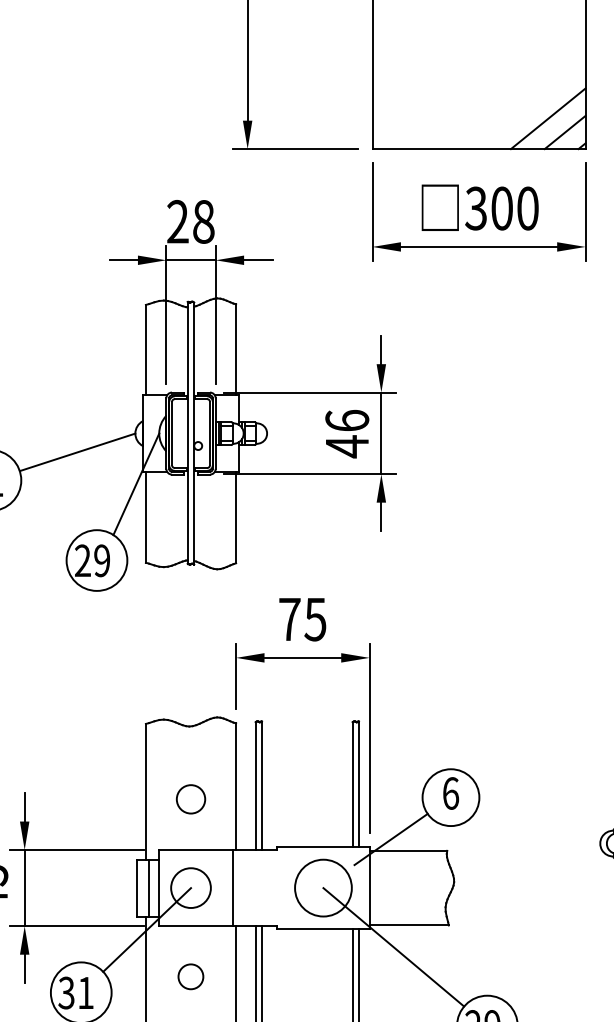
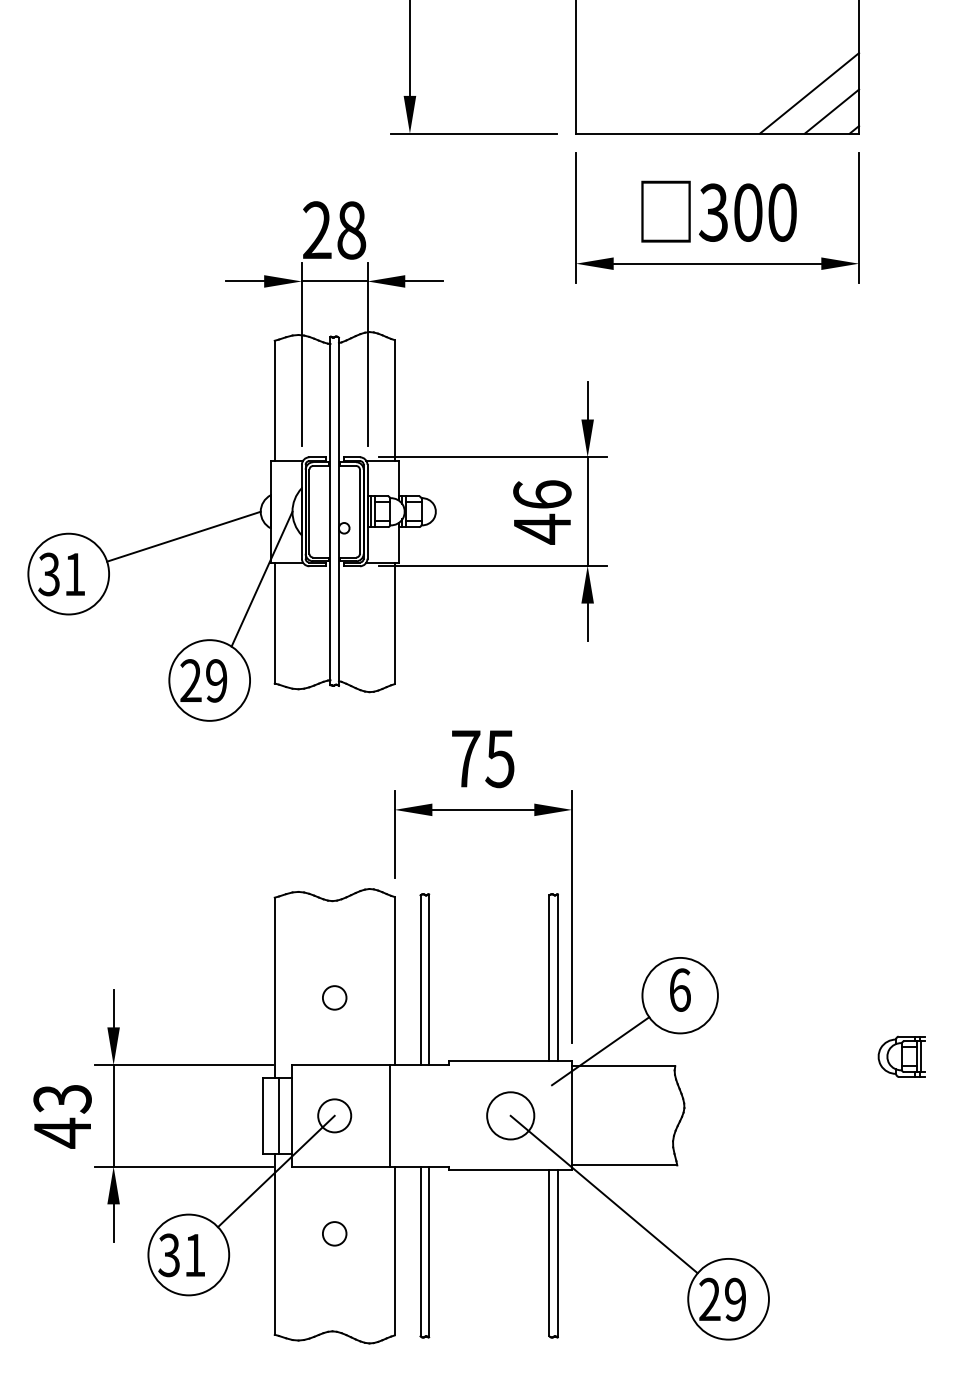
circle: (190, 799) -> (334, 997), size x0.62
circle: (190, 887) -> (334, 1115), size x0.62
circle: (323, 887) -> (510, 1115), size x0.62
circle: (190, 976) -> (334, 1233), size x0.71

